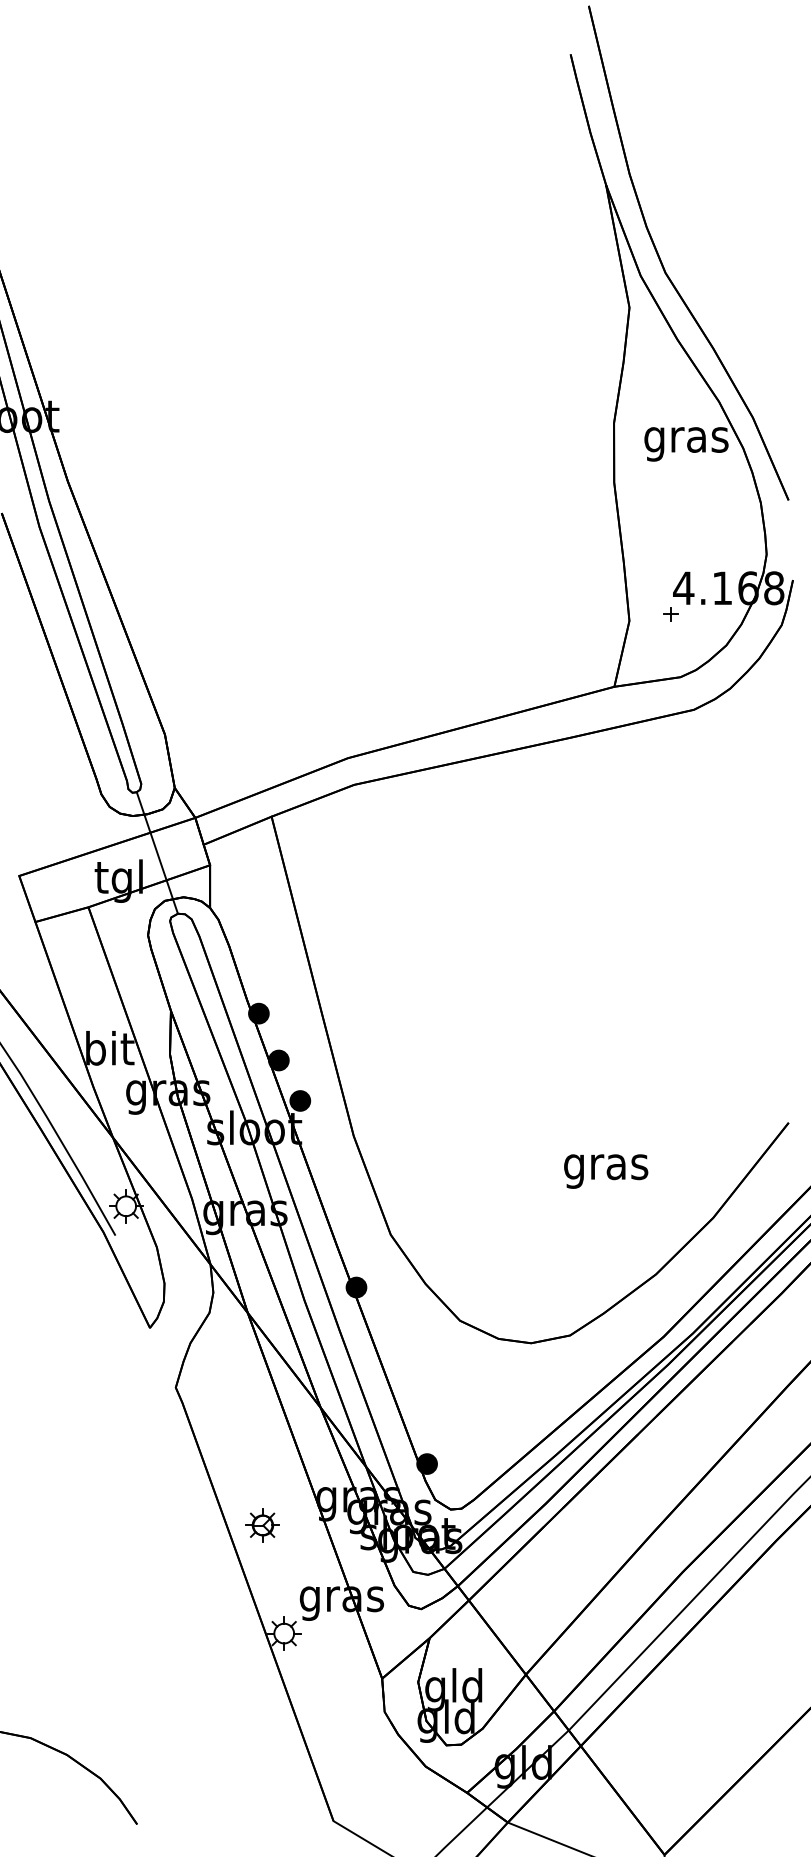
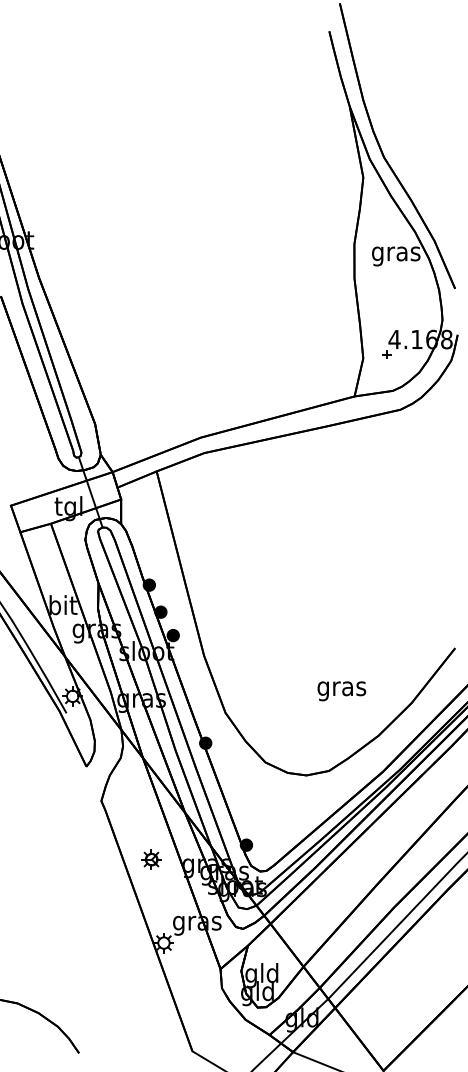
text: (605, 1171) -> (341, 691), moved
part: (262, 1525) -> (151, 859), moved

